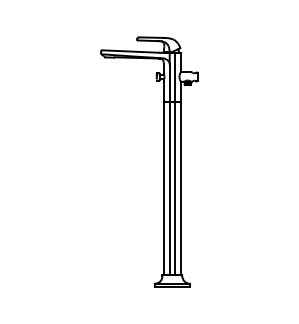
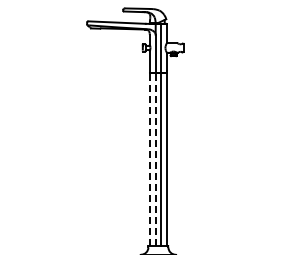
line: (163, 188) -> (149, 159), solid -> dashed
line: (169, 188) -> (155, 159), solid -> dashed

